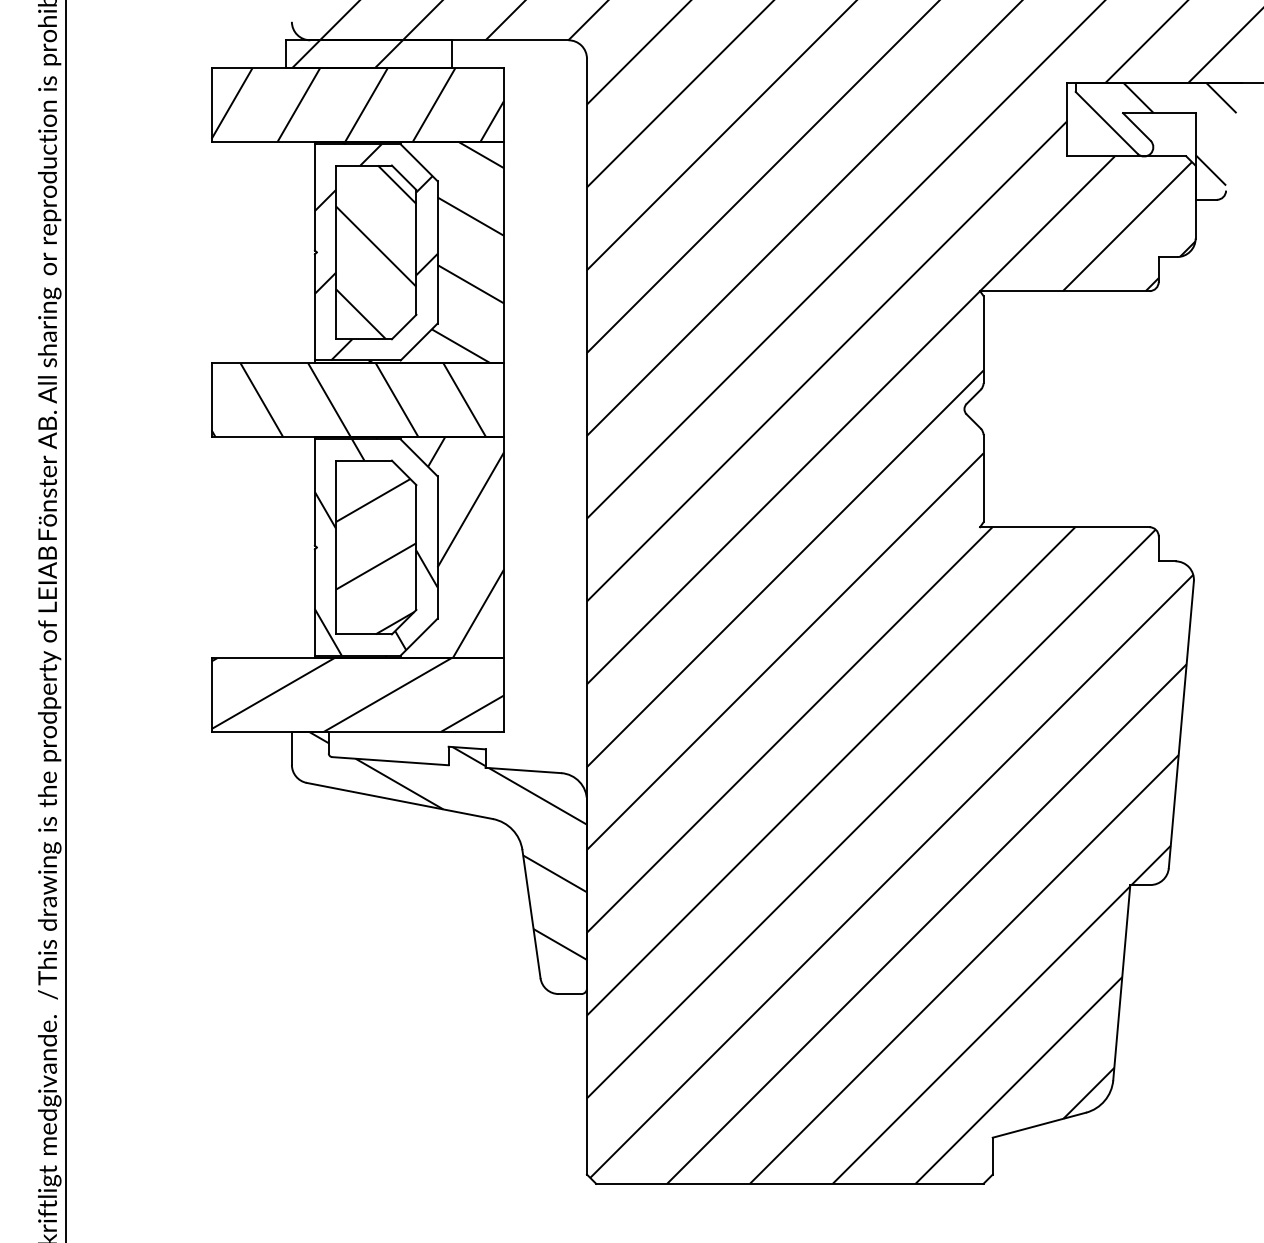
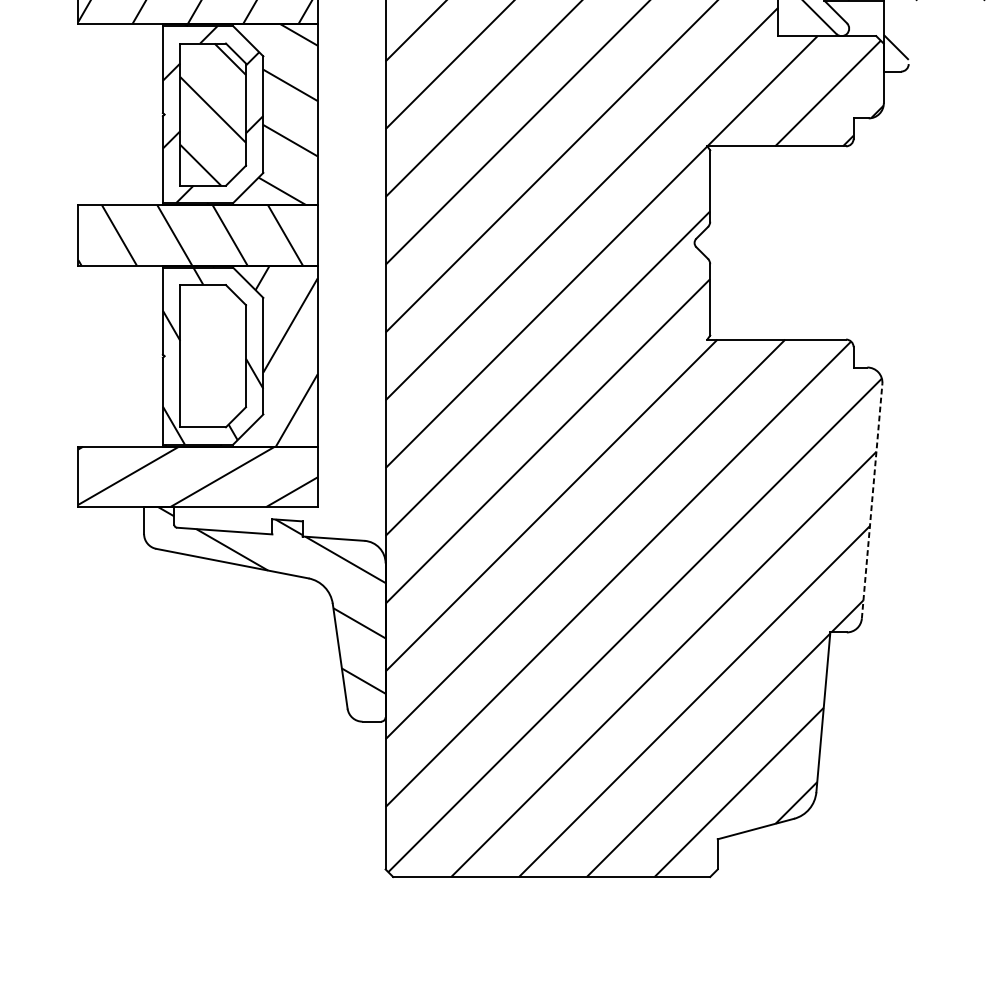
hatch: (376, 556) -> (213, 363), removed
line: (1181, 724) -> (872, 501), solid -> dashed

